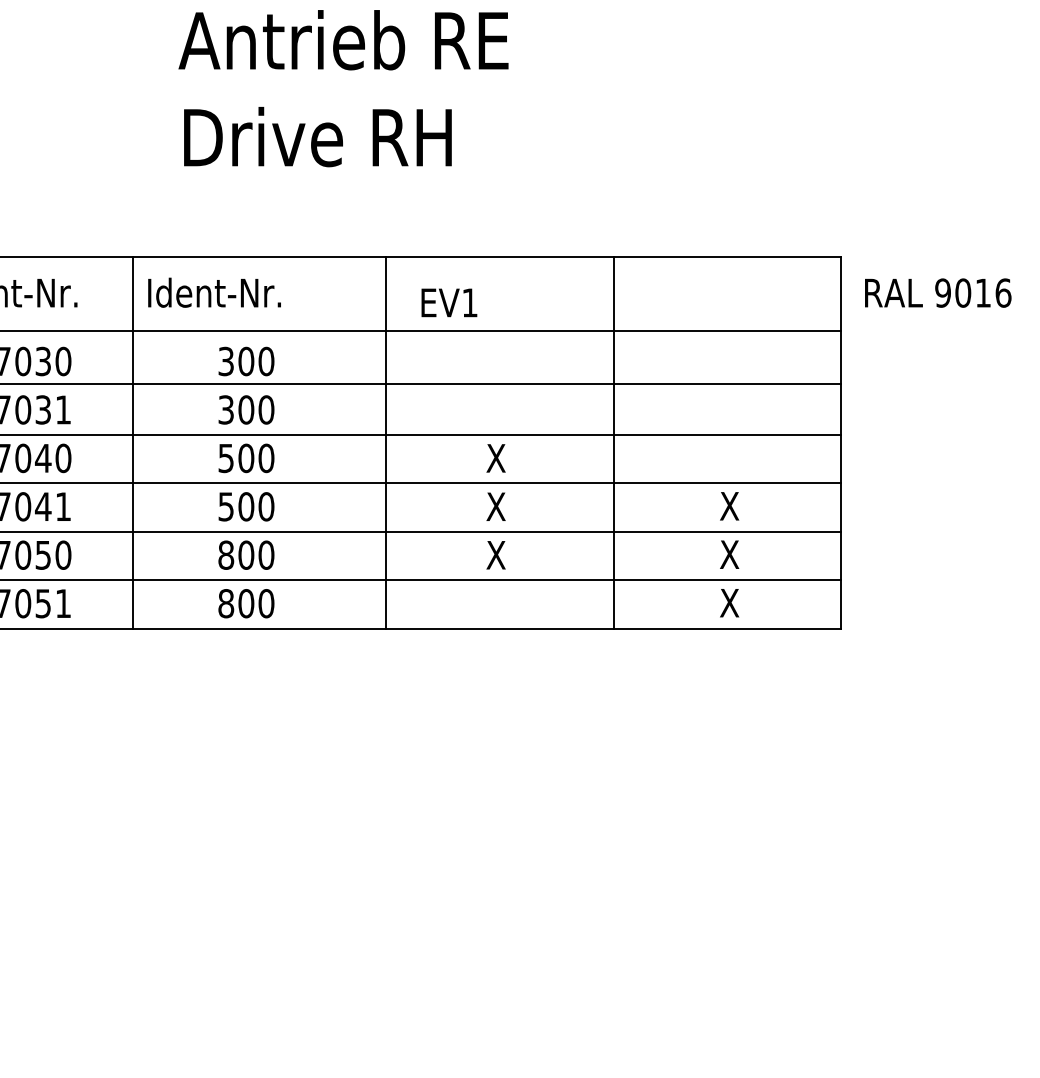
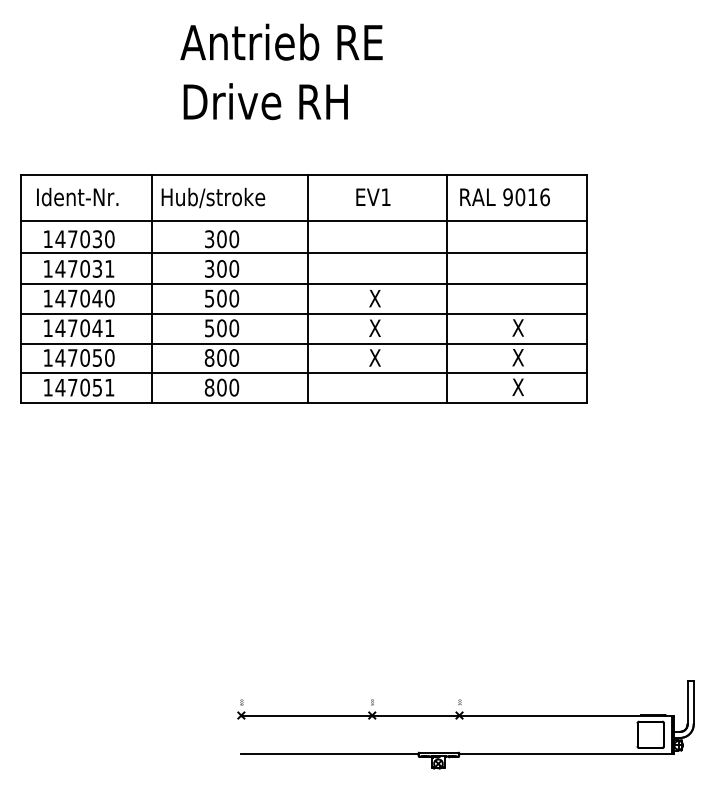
text: (234, 293) -> (214, 197), Ident-Nr. -> Hub/stroke
text: (937, 293) -> (504, 197), moved
text: (449, 301) -> (373, 196), moved

